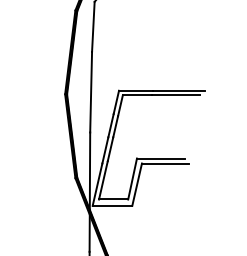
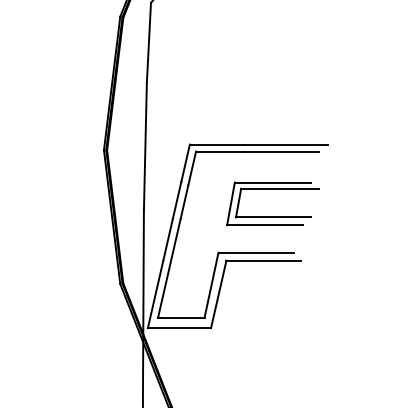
part: (170, 135) -> (271, 215), added

